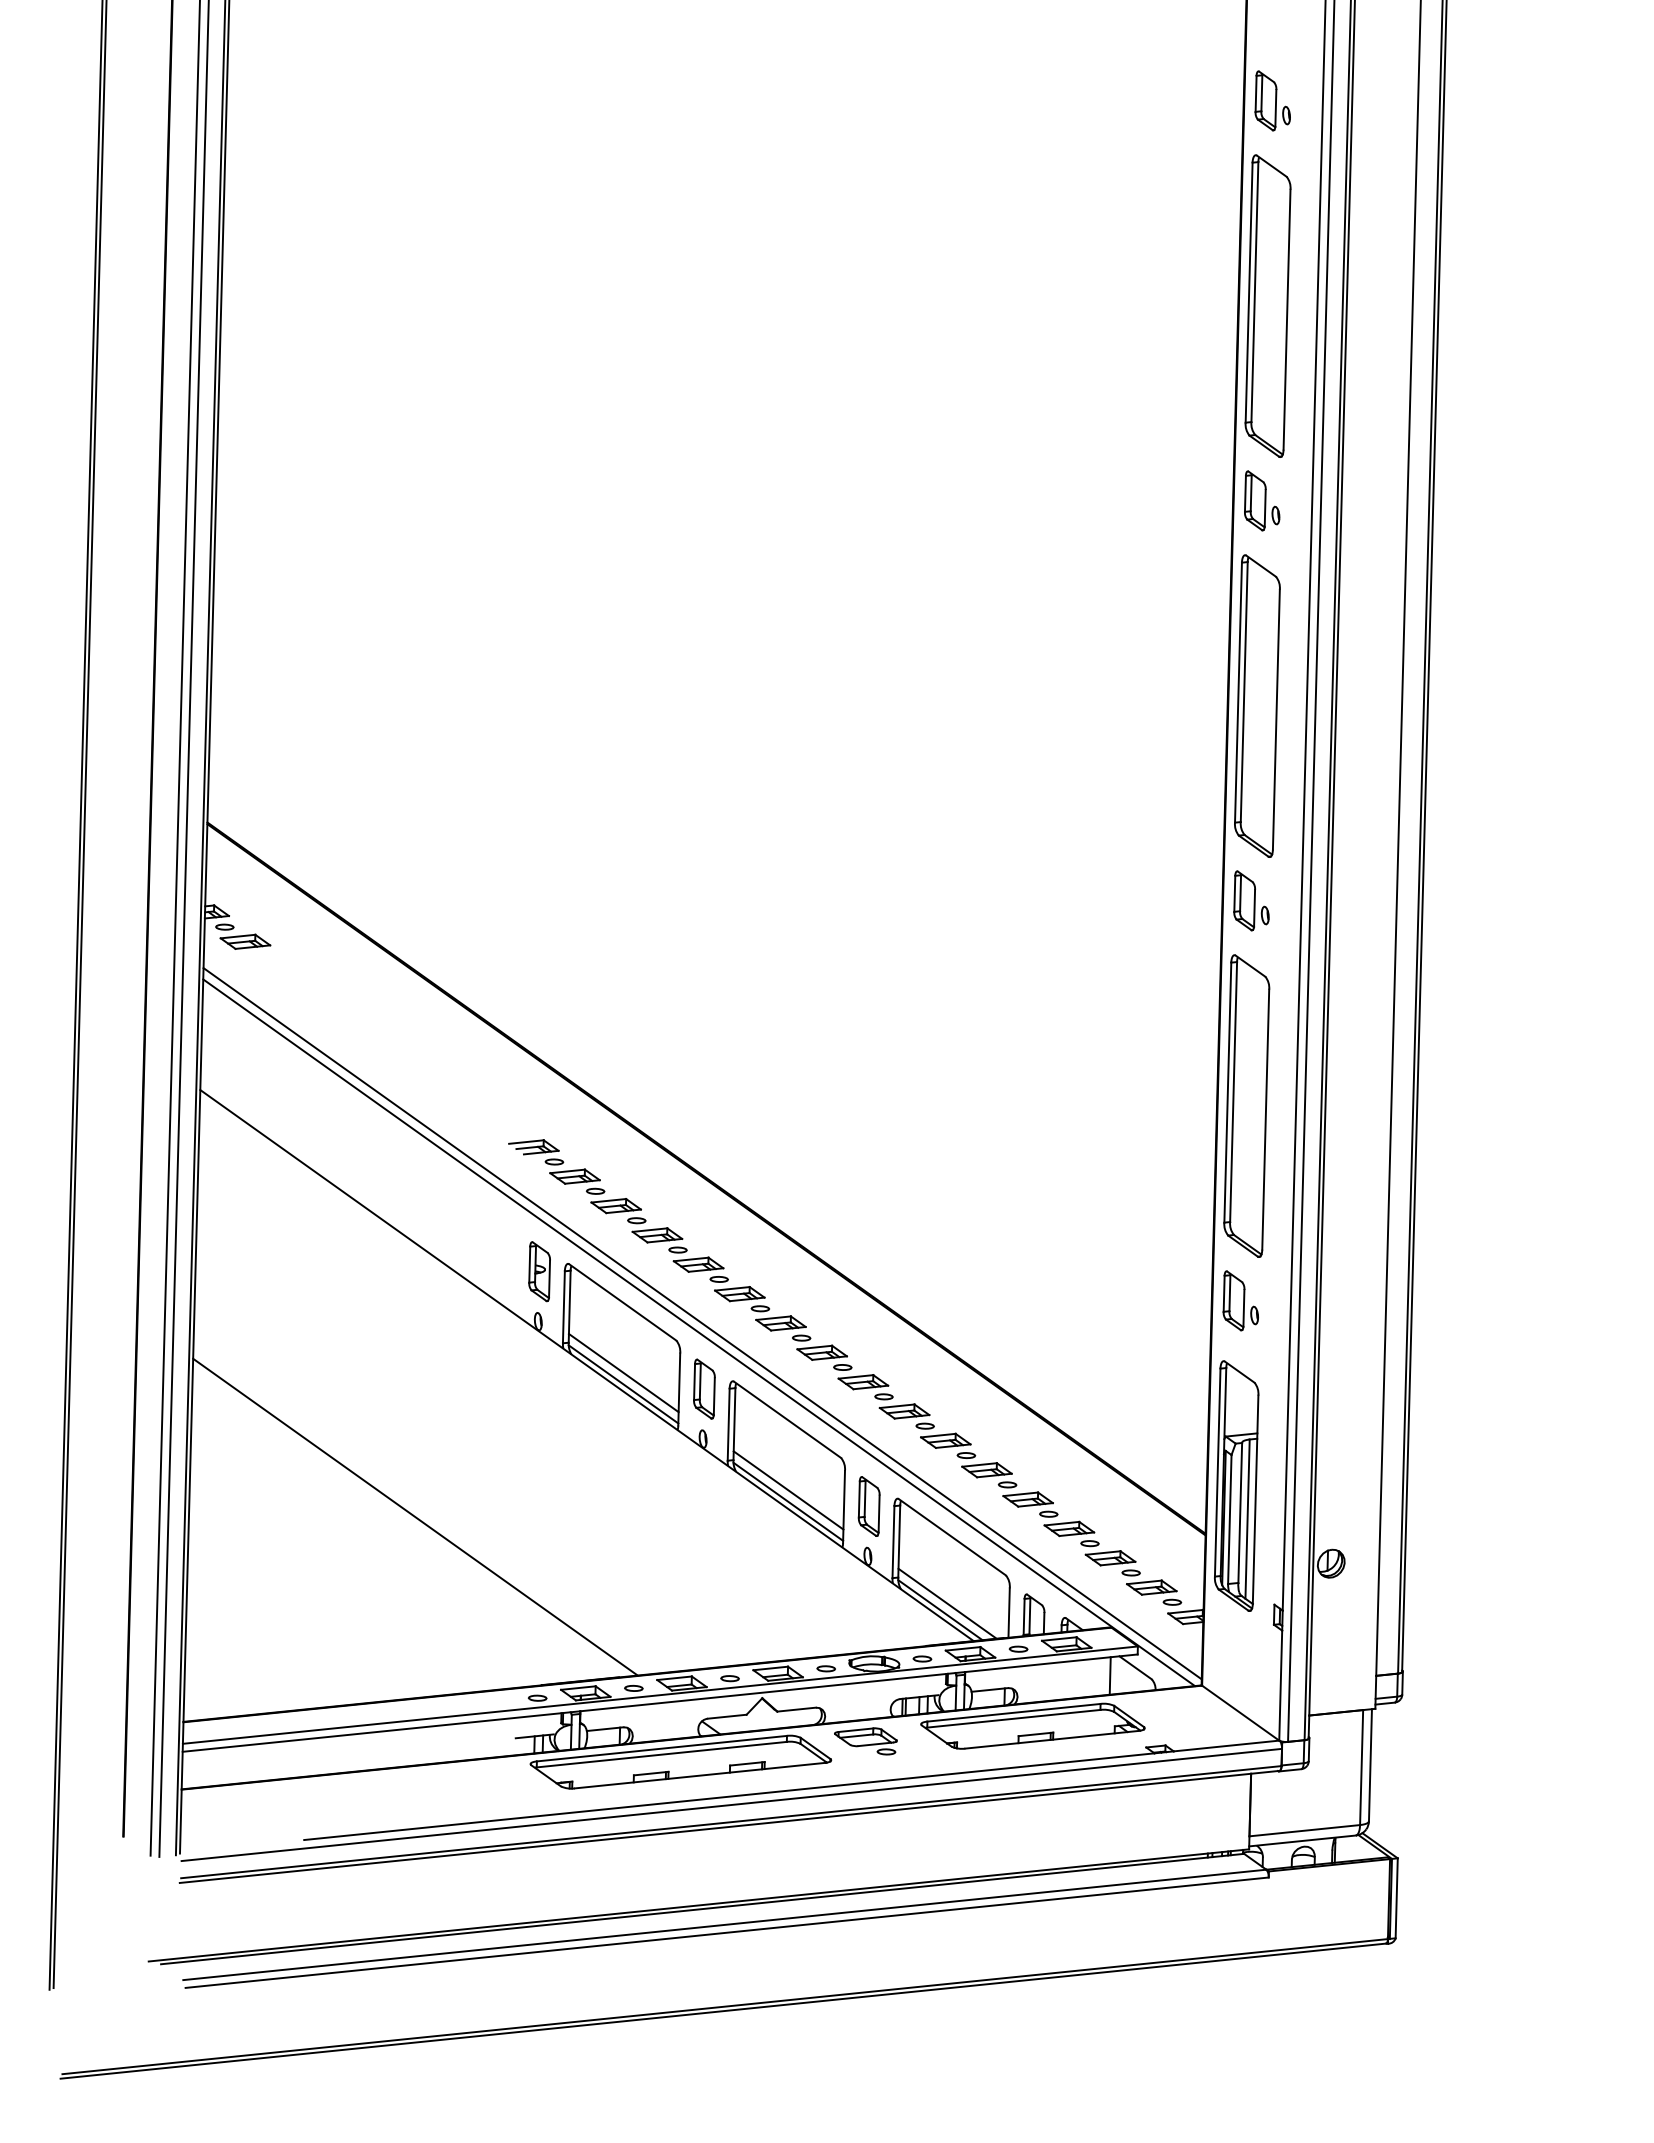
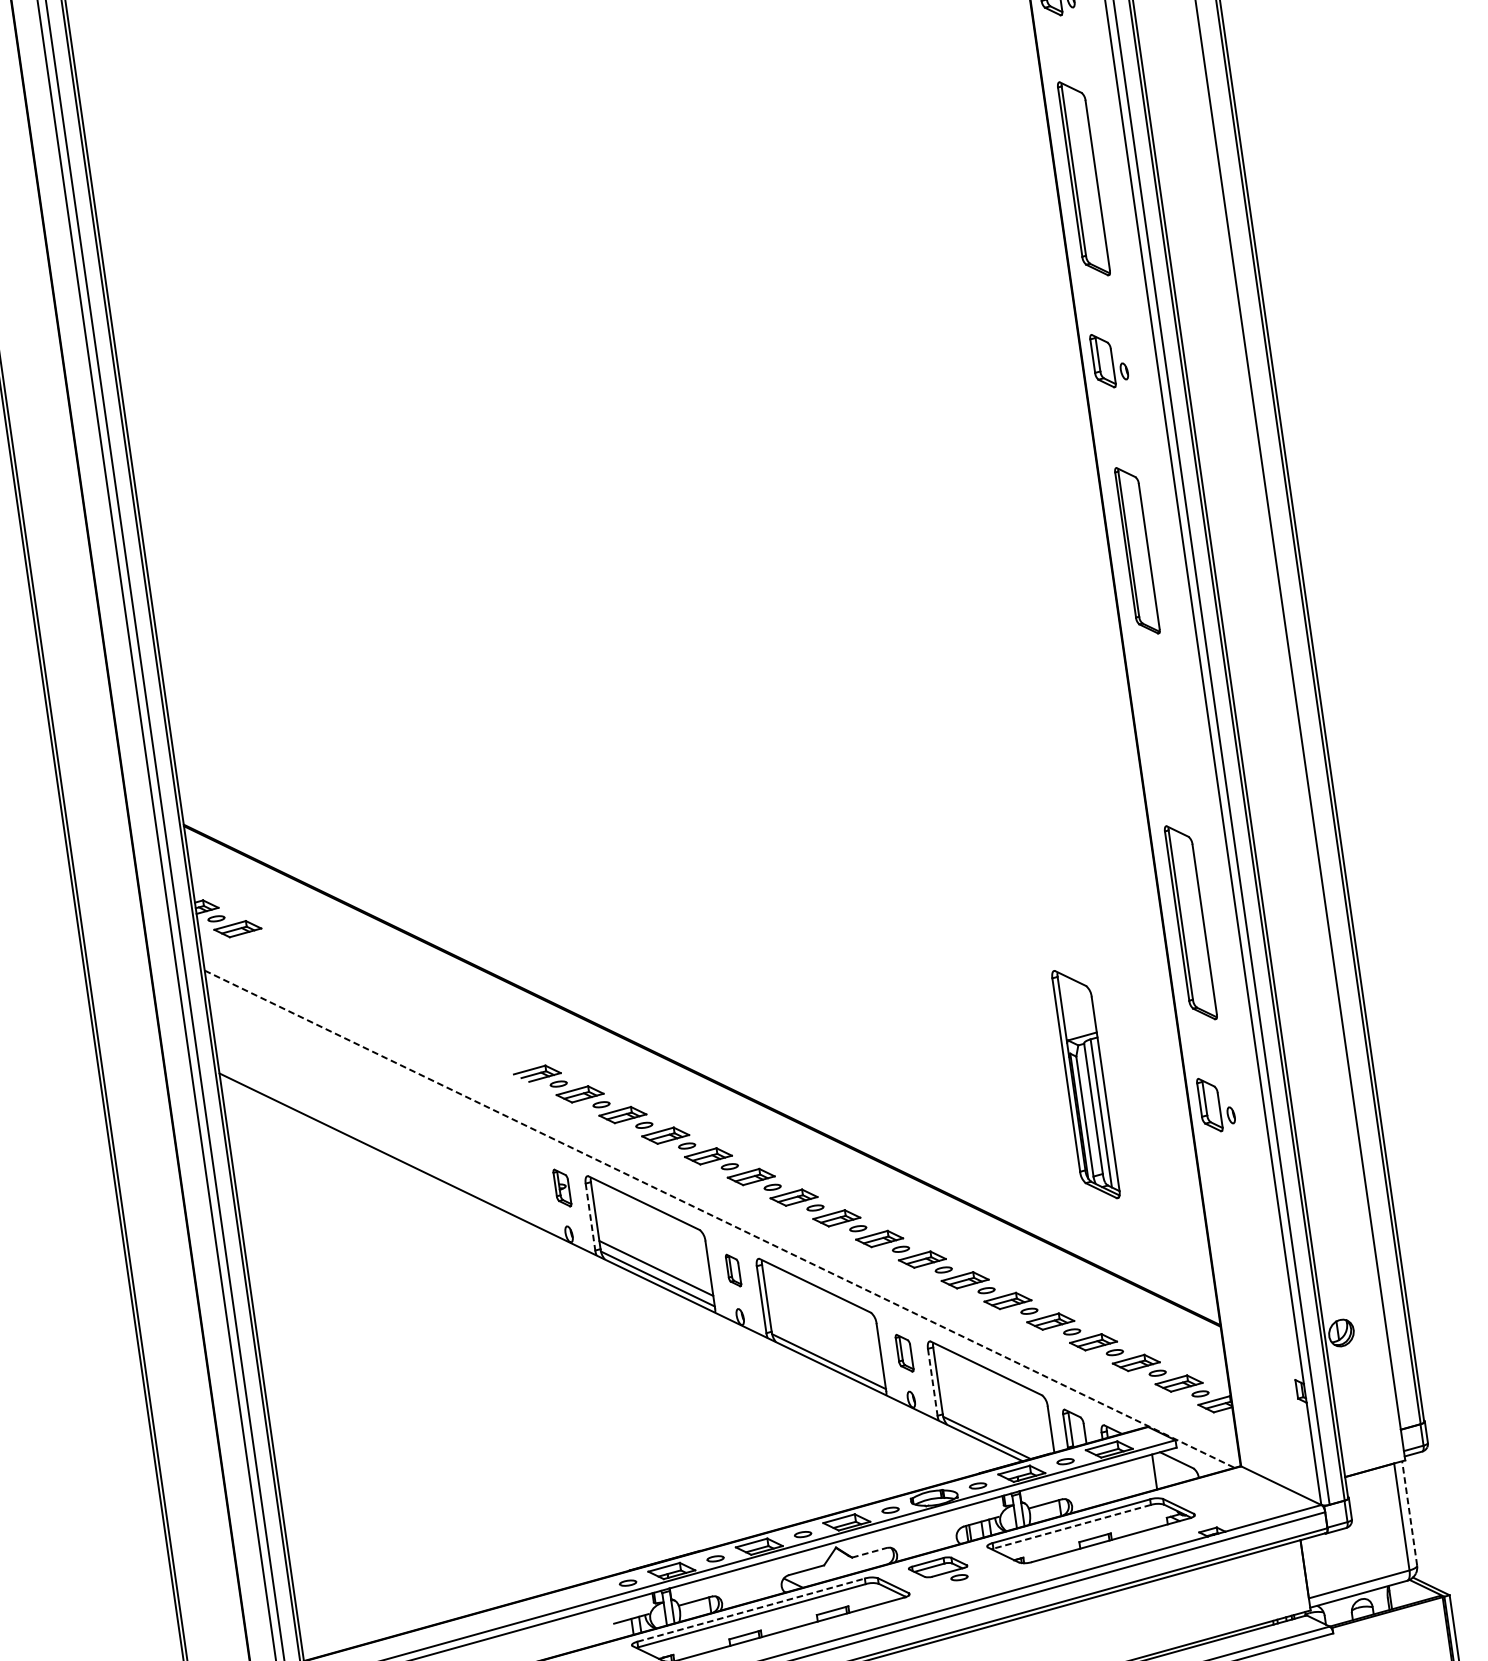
part: (1267, 305) -> (1083, 178), size x0.7
part: (1257, 705) -> (1137, 550), size x0.6
part: (1251, 900) -> (1162, 731), removed
part: (1246, 1105) -> (1190, 922), size x0.7
part: (539, 1271) -> (562, 1187), size x0.7
line: (563, 1307) -> (590, 1217), solid -> dashed
line: (702, 1323) -> (721, 1210), removed
line: (699, 1332) -> (720, 1218), solid -> dashed
part: (704, 1388) -> (733, 1270), size x0.6
part: (1236, 1485) -> (1085, 1084), moved
line: (788, 1490) -> (827, 1351), removed
part: (868, 1506) -> (904, 1353), size x0.7
line: (415, 1516) -> (486, 1434), removed
line: (893, 1542) -> (932, 1382), solid -> dashed
line: (947, 1603) -> (992, 1430), removed
line: (797, 1709) -> (870, 1552), solid -> dashed
line: (1013, 1718) -> (1071, 1526), solid -> dashed
line: (661, 1748) -> (750, 1610), solid -> dashed
line: (1370, 1764) -> (1409, 1512), solid -> dashed

